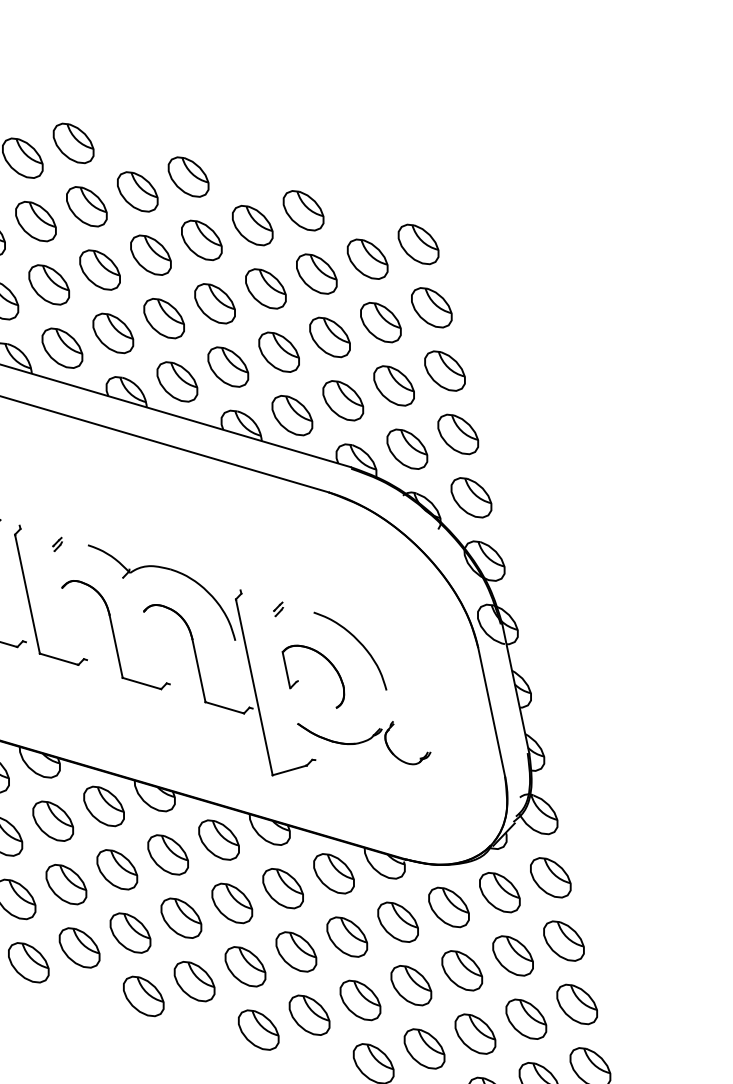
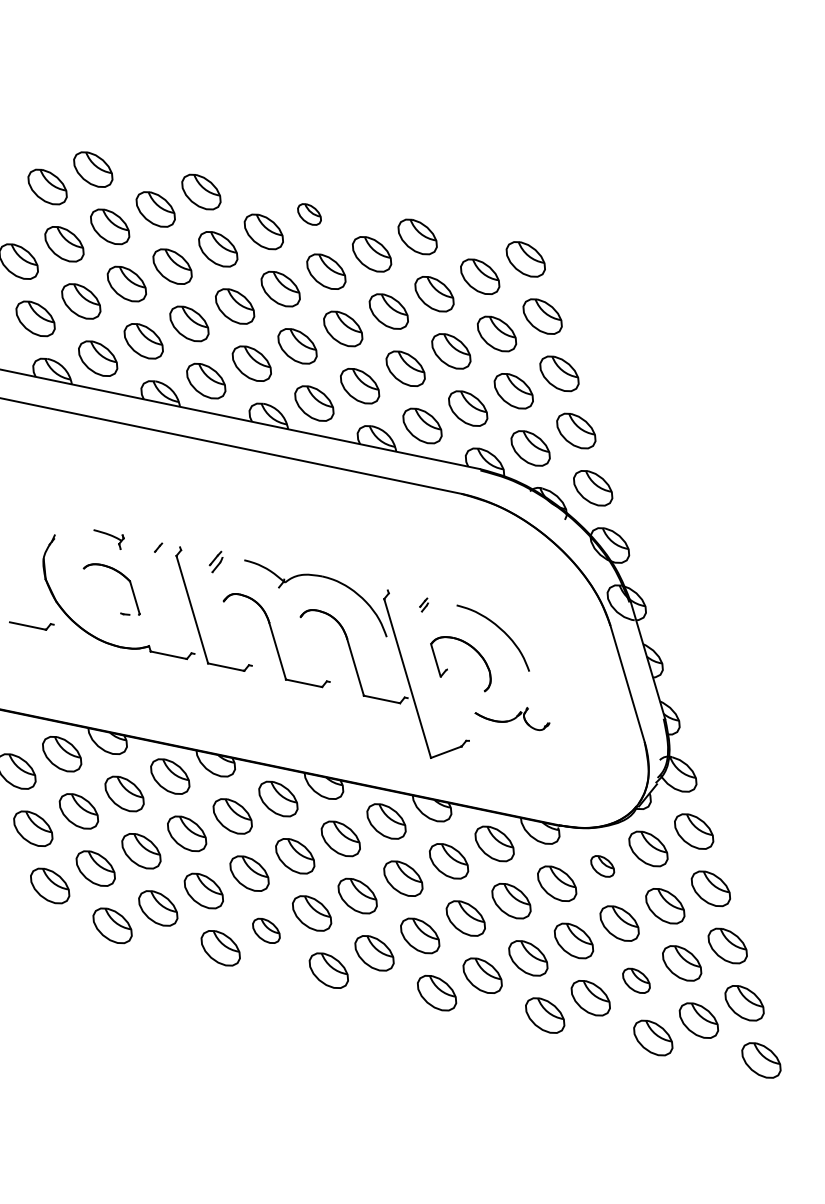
part: (188, 177) -> (309, 214), size x0.6
part: (57, 544) -> (216, 561), size x1.6
part: (364, 739) -> (512, 718), size x0.6
part: (448, 907) -> (602, 866), size x0.6
part: (79, 947) -> (266, 930), size x0.7
part: (475, 1033) -> (636, 980), size x0.7

